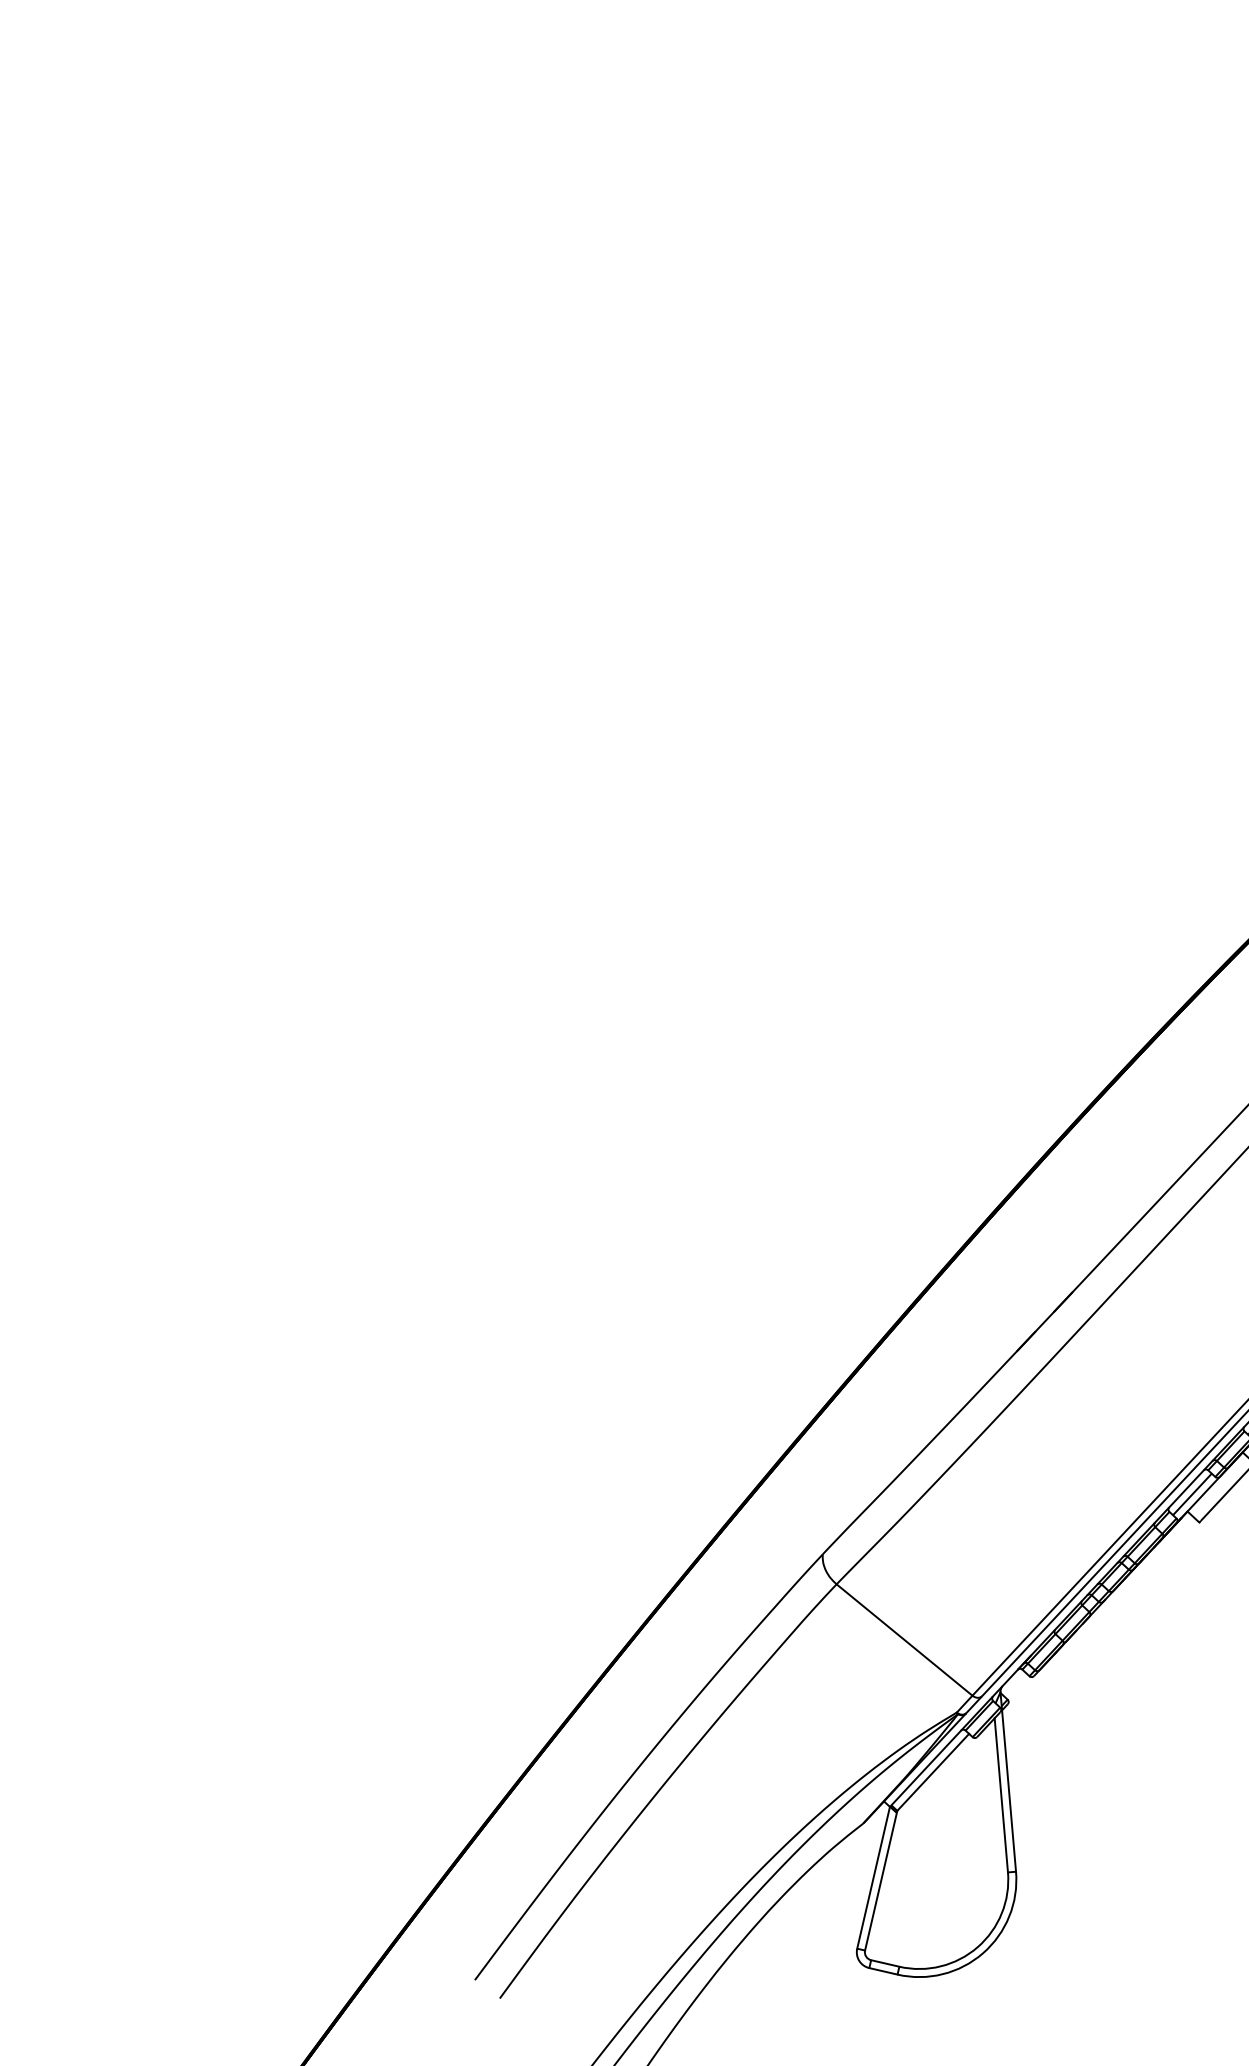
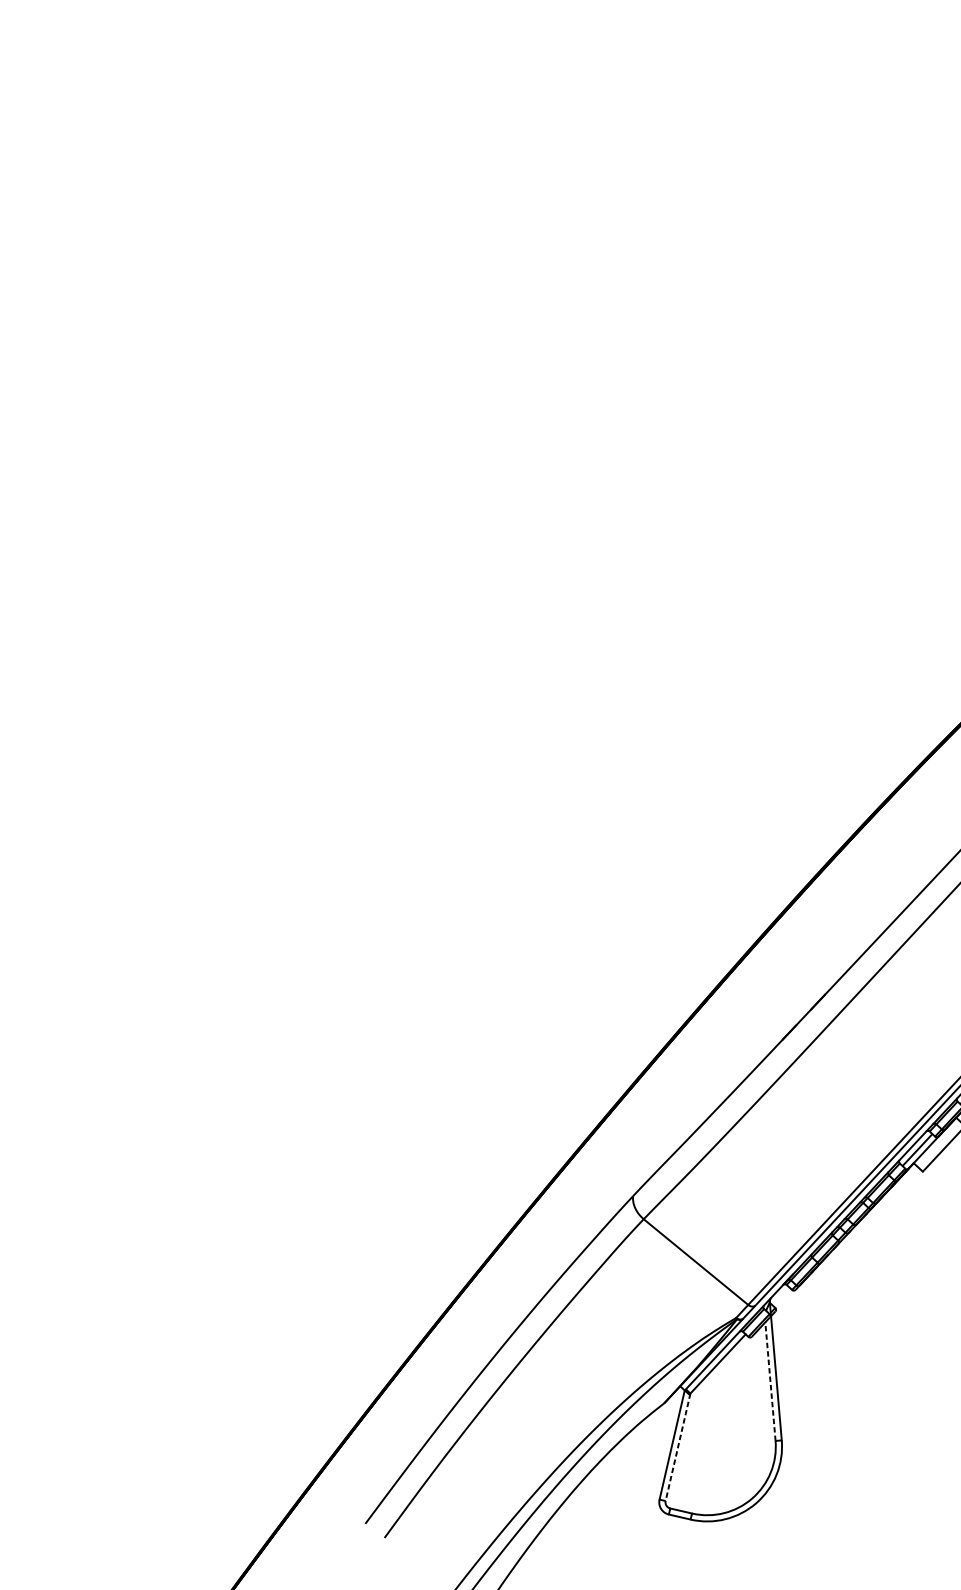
line: (1001, 1794) -> (770, 1380), solid -> dashed
line: (881, 1880) -> (678, 1447), solid -> dashed

